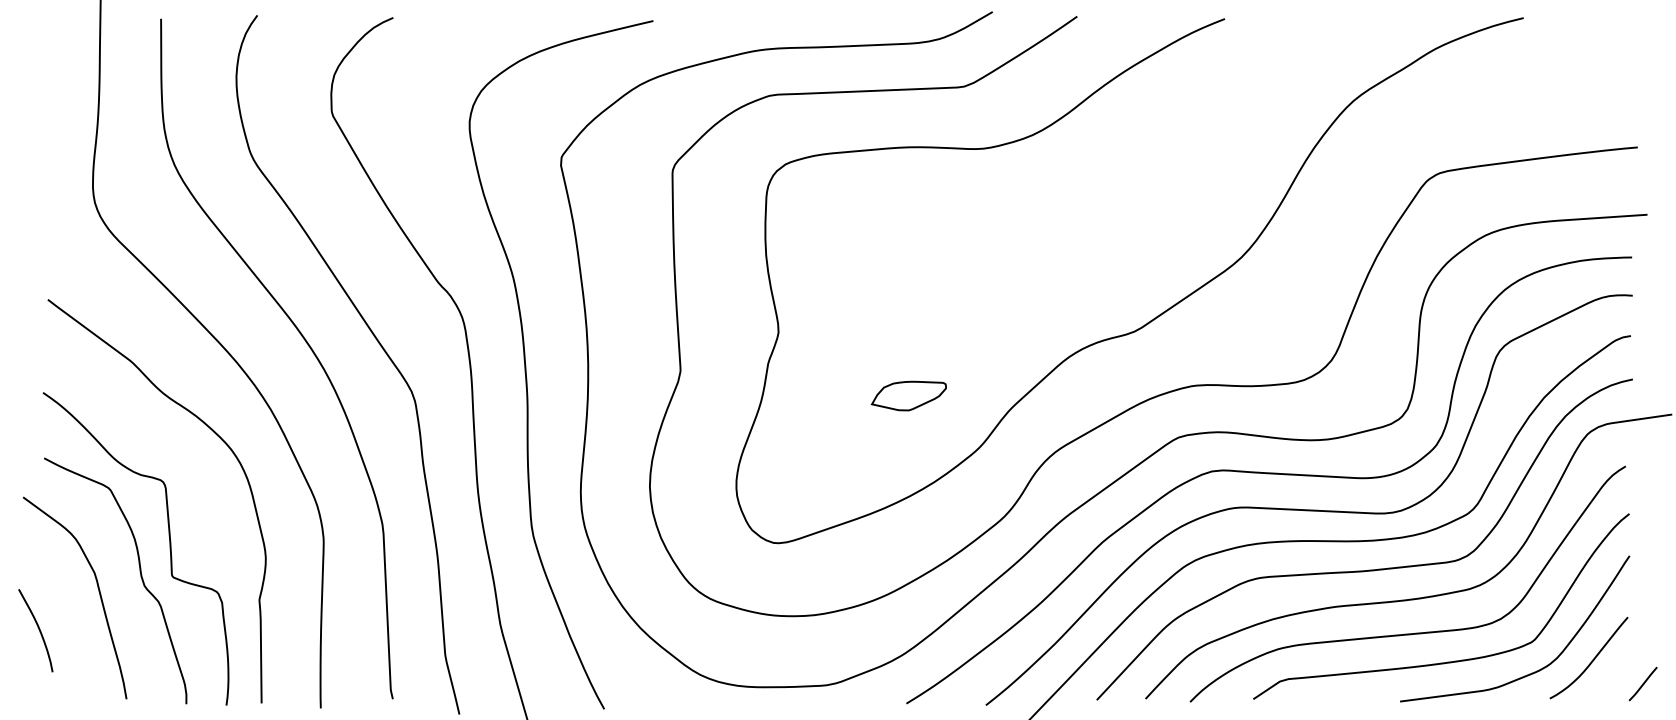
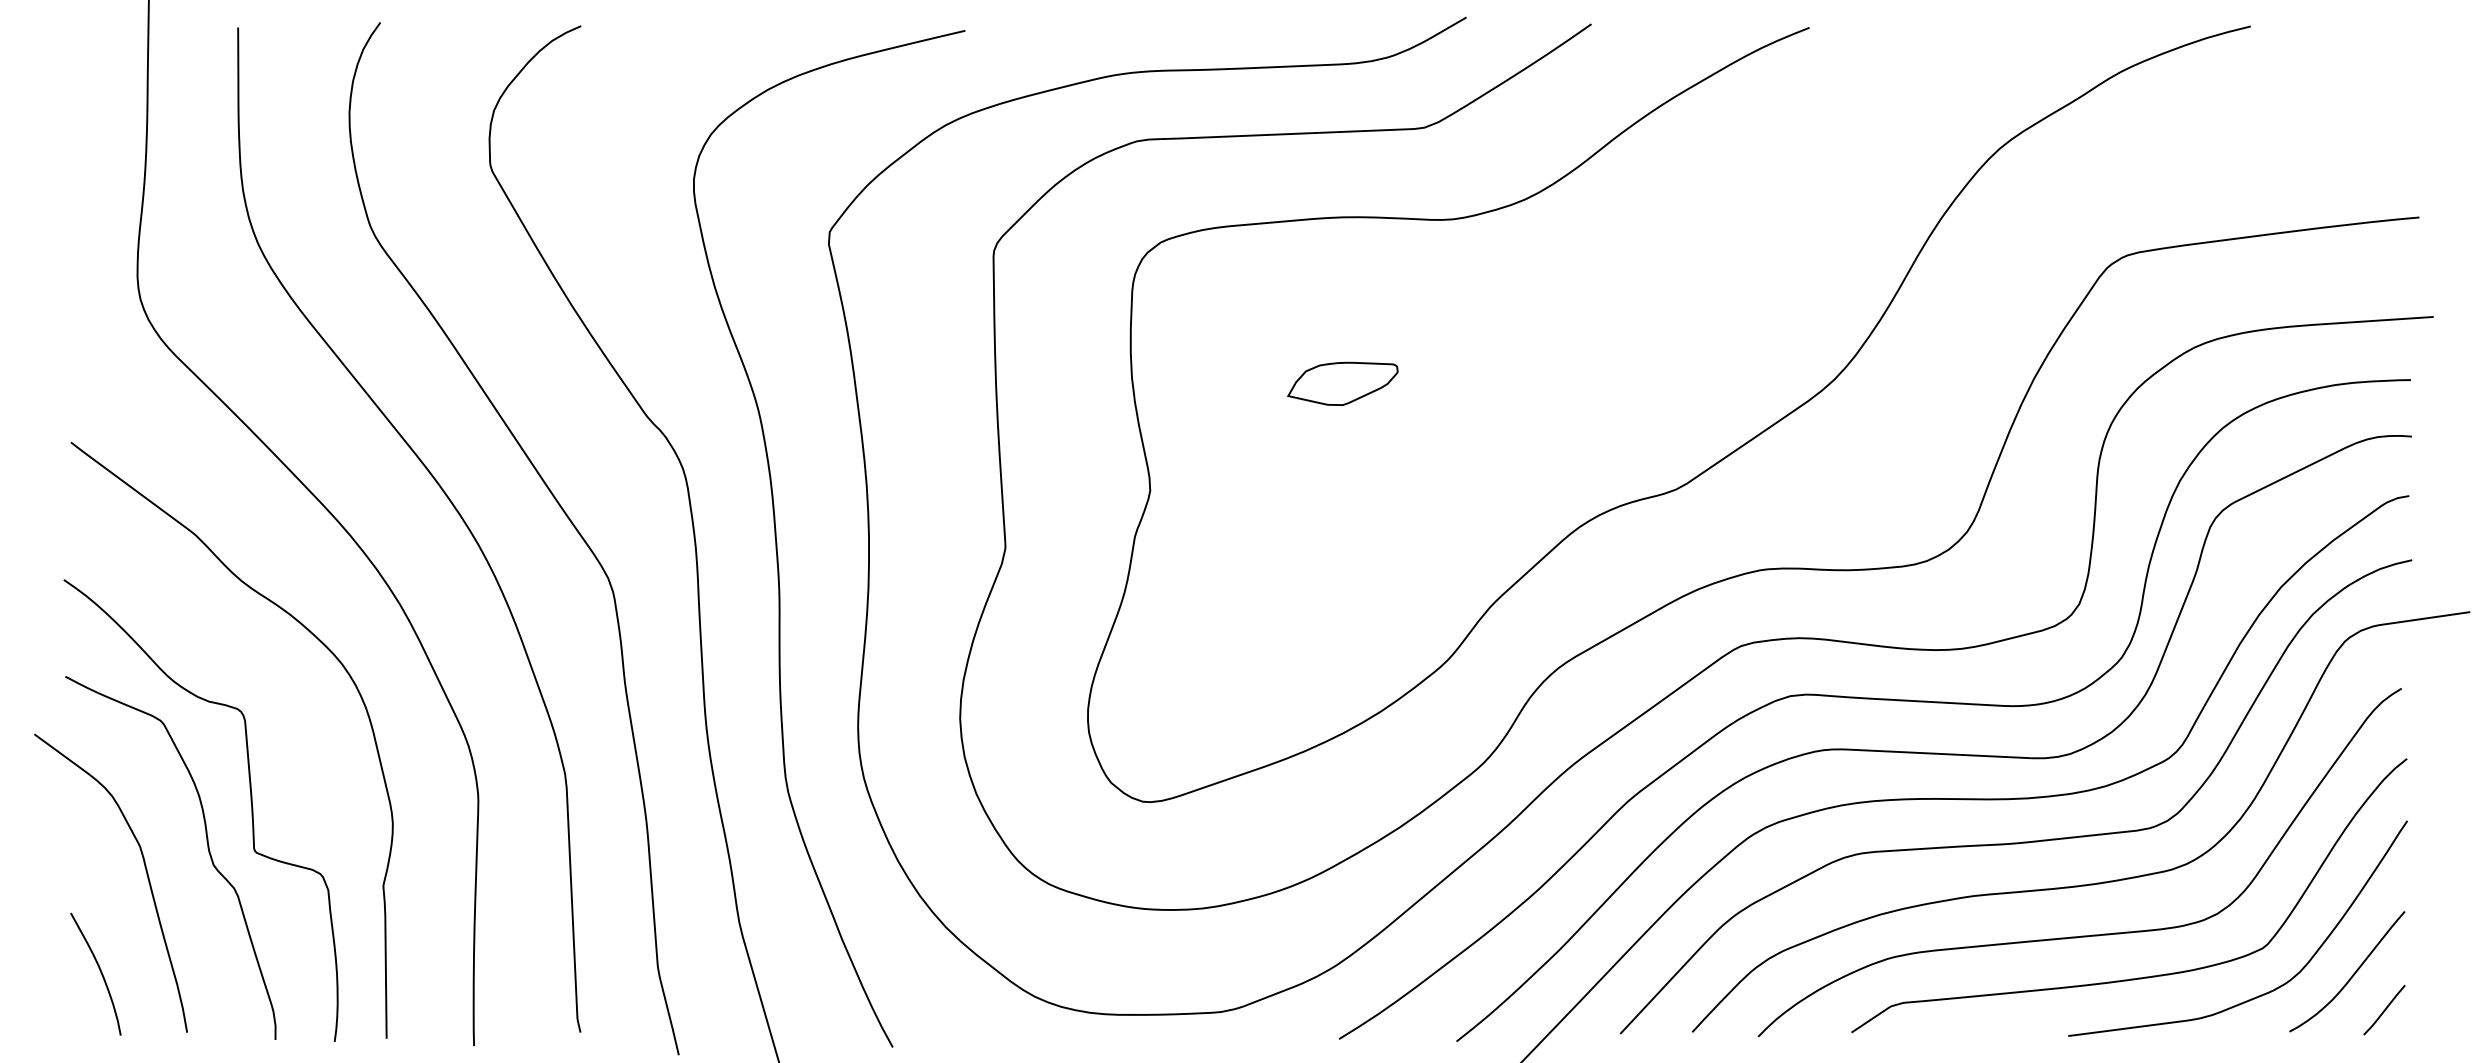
part: (908, 395) -> (1342, 383), moved
curve: (38, 629) -> (99, 972), moved
line: (1642, 683) -> (2383, 1009), moved

